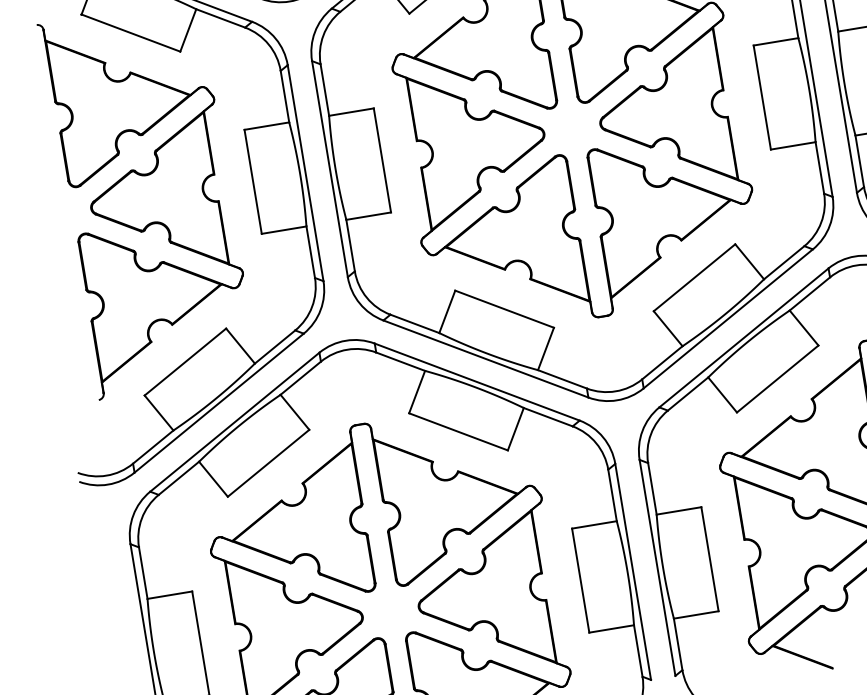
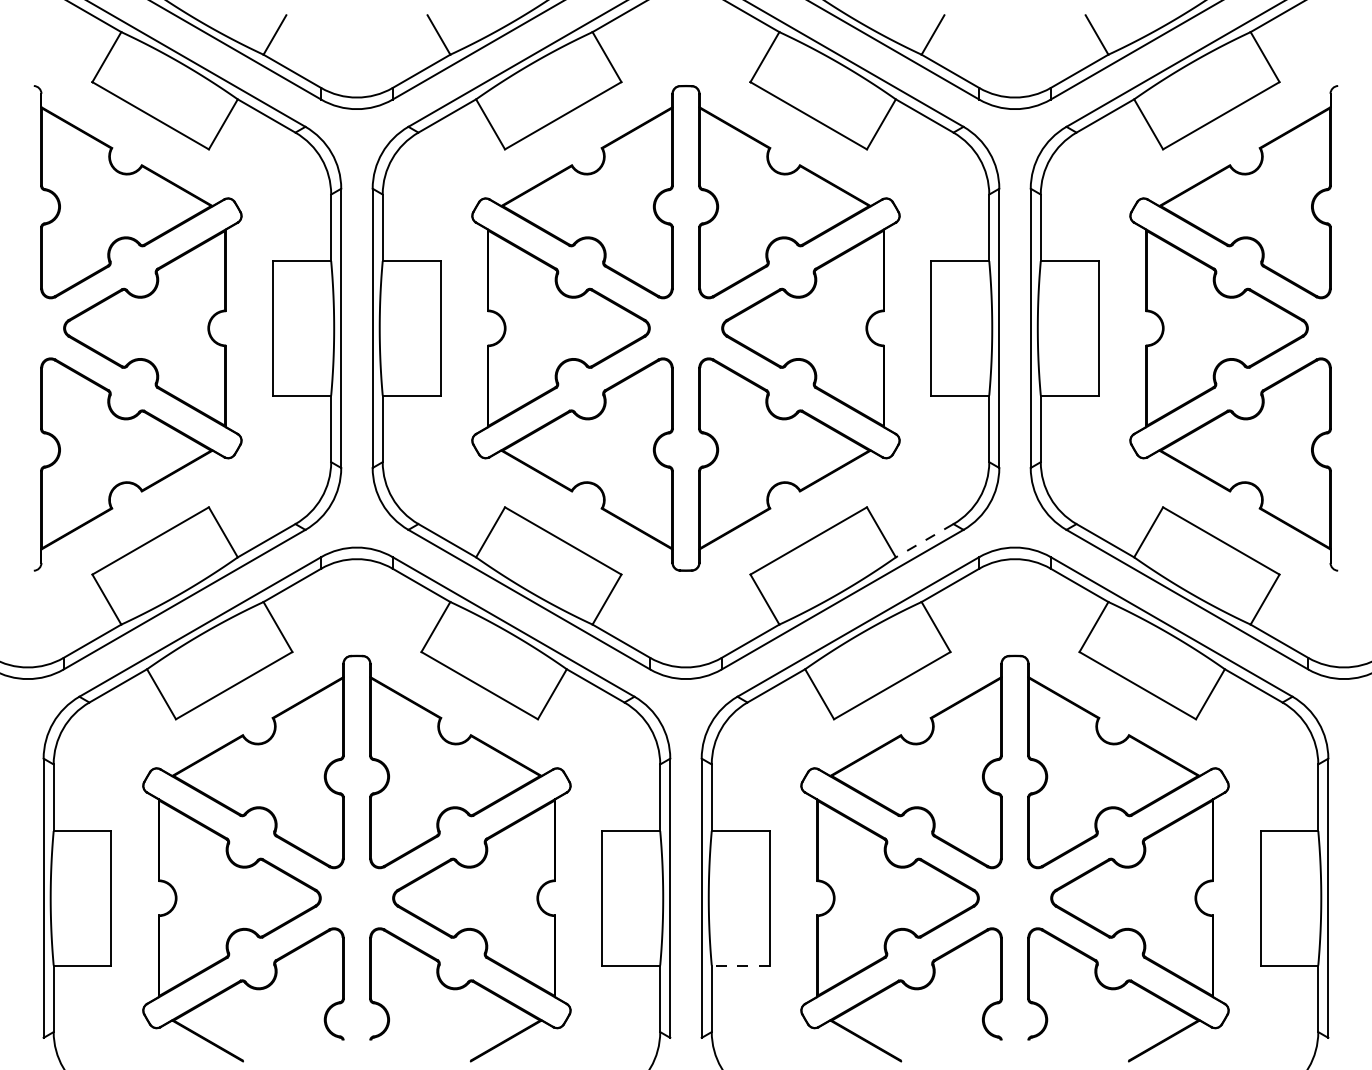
line: (784, 262) -> (924, 540), solid -> dashed
line: (696, 614) -> (740, 965), solid -> dashed

